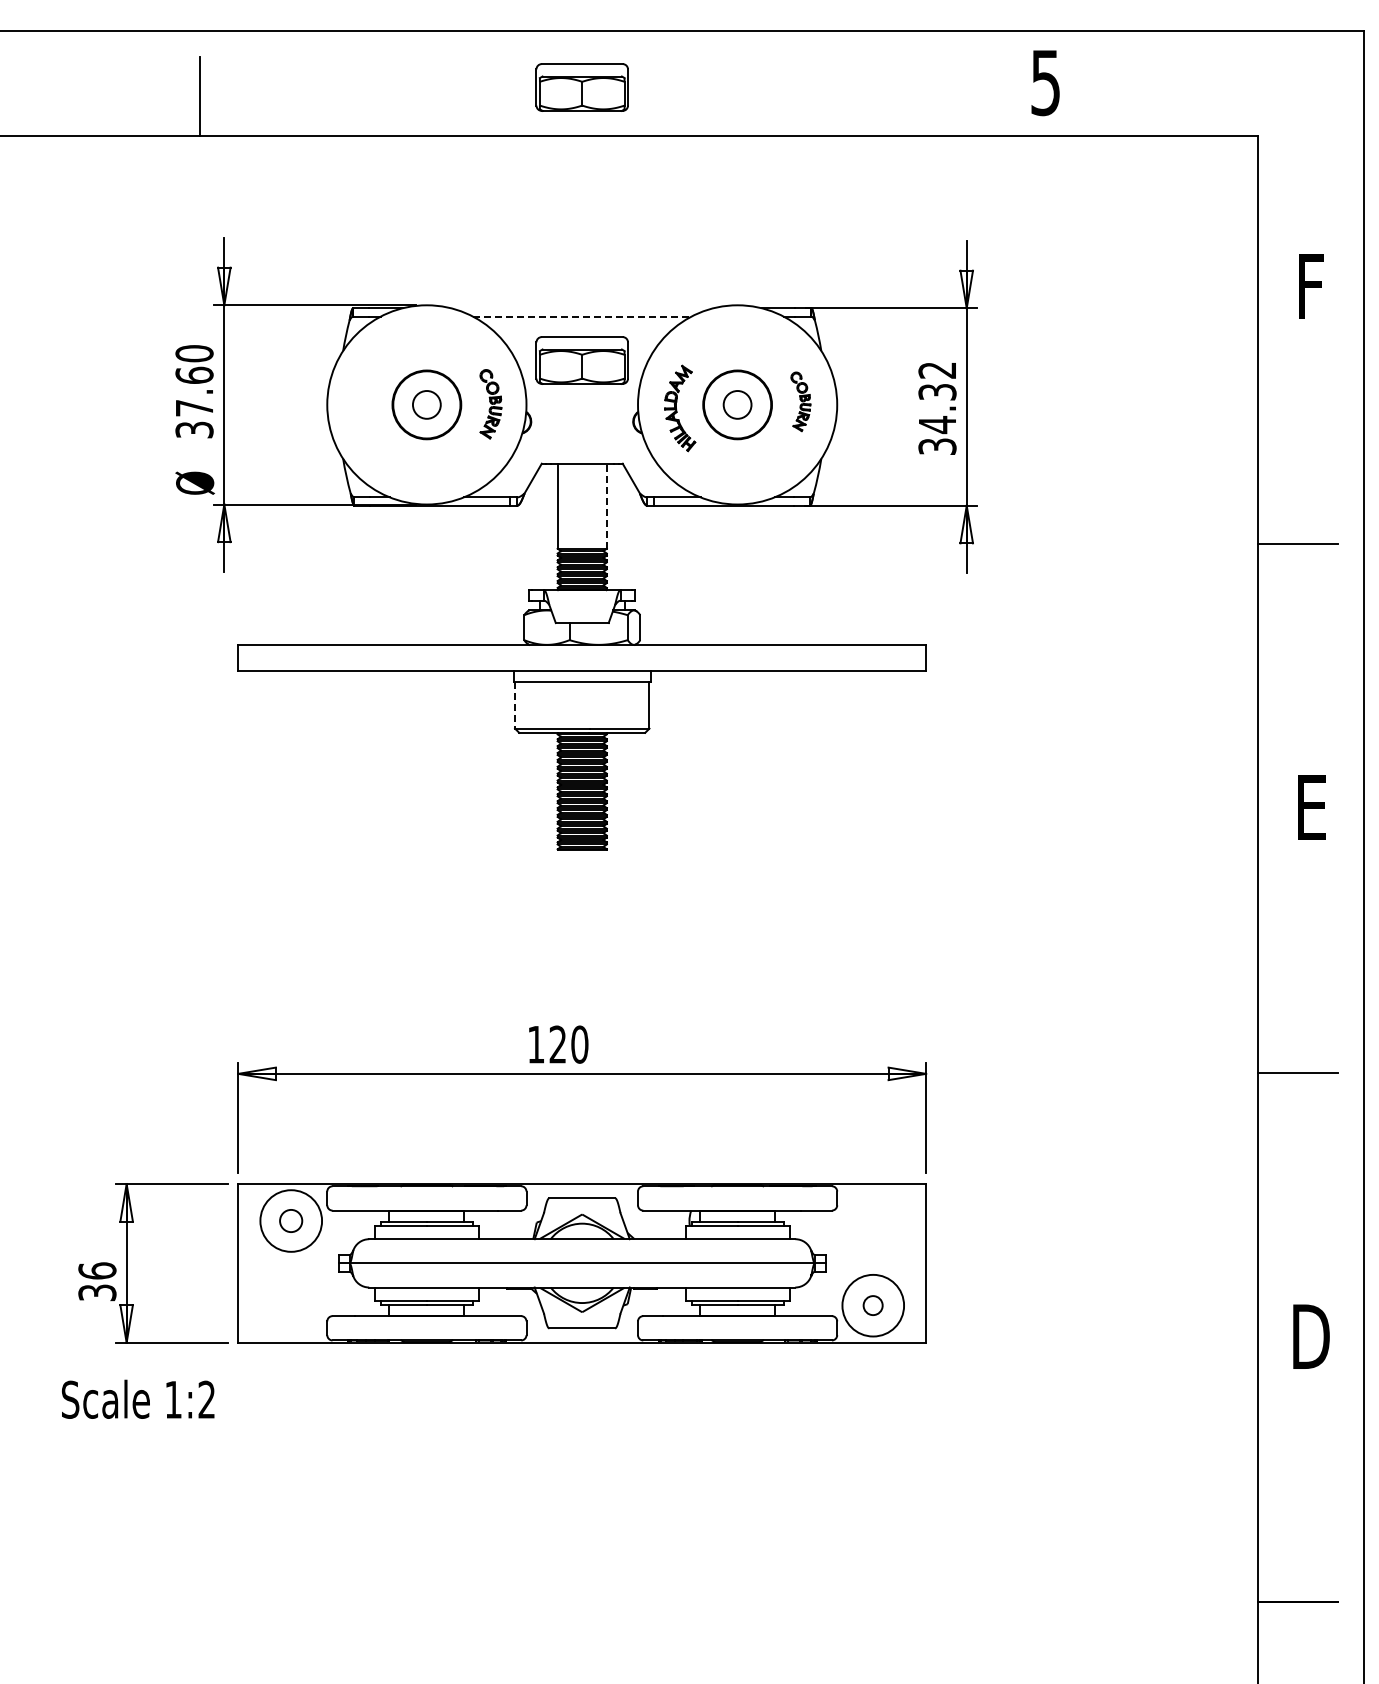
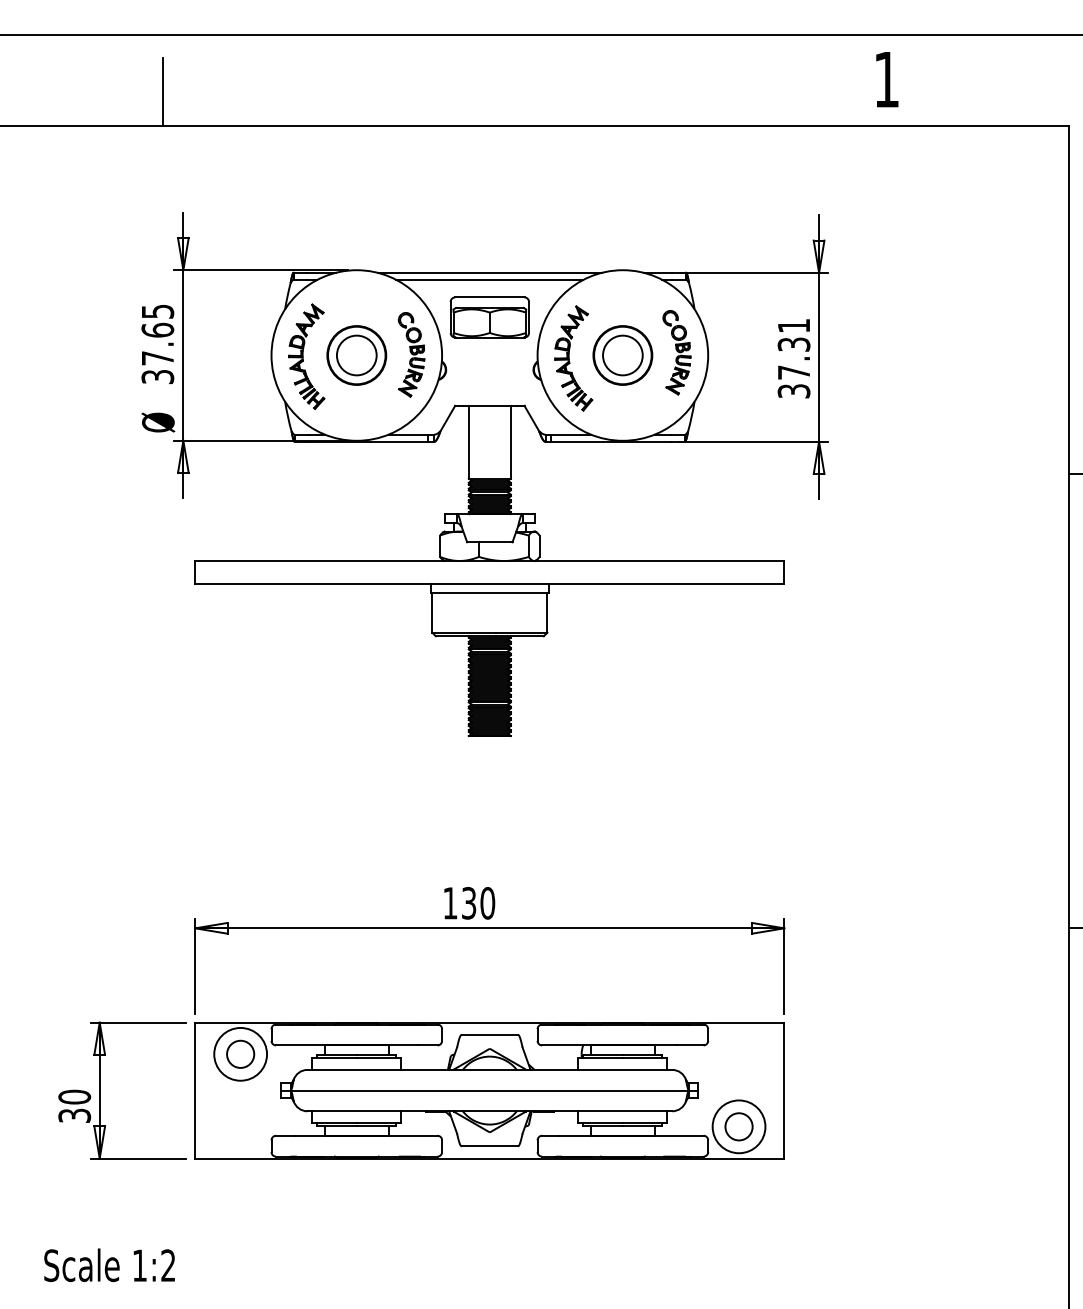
text: (1045, 83) -> (886, 80), 5 -> 1
part: (581, 87) -> (489, 83), removed
line: (582, 308) -> (490, 272), added
line: (582, 316) -> (490, 279), dashed -> solid
text: (194, 353) -> (157, 311), 37.60 -> 37.65
text: (936, 398) -> (793, 350), 34.32 -> 37.31
part: (800, 401) -> (676, 352), size x1.67
circle: (426, 404) -> (356, 355), size x1.67
part: (490, 404) -> (411, 355), size x1.43
circle: (737, 404) -> (622, 355), size x1.67
part: (367, 406) -> (305, 356), added
part: (679, 408) -> (573, 358), size x1.43
line: (606, 505) -> (510, 441), dashed -> solid
line: (515, 706) -> (432, 613), dashed -> solid
text: (557, 1044) -> (468, 903), 120 -> 130
circle: (290, 1220) -> (240, 1053), size x1.43
text: (97, 1270) -> (74, 1096), 36 -> 30
circle: (872, 1305) -> (738, 1126), size x1.67
text: (138, 1398) -> (109, 1264), moved

